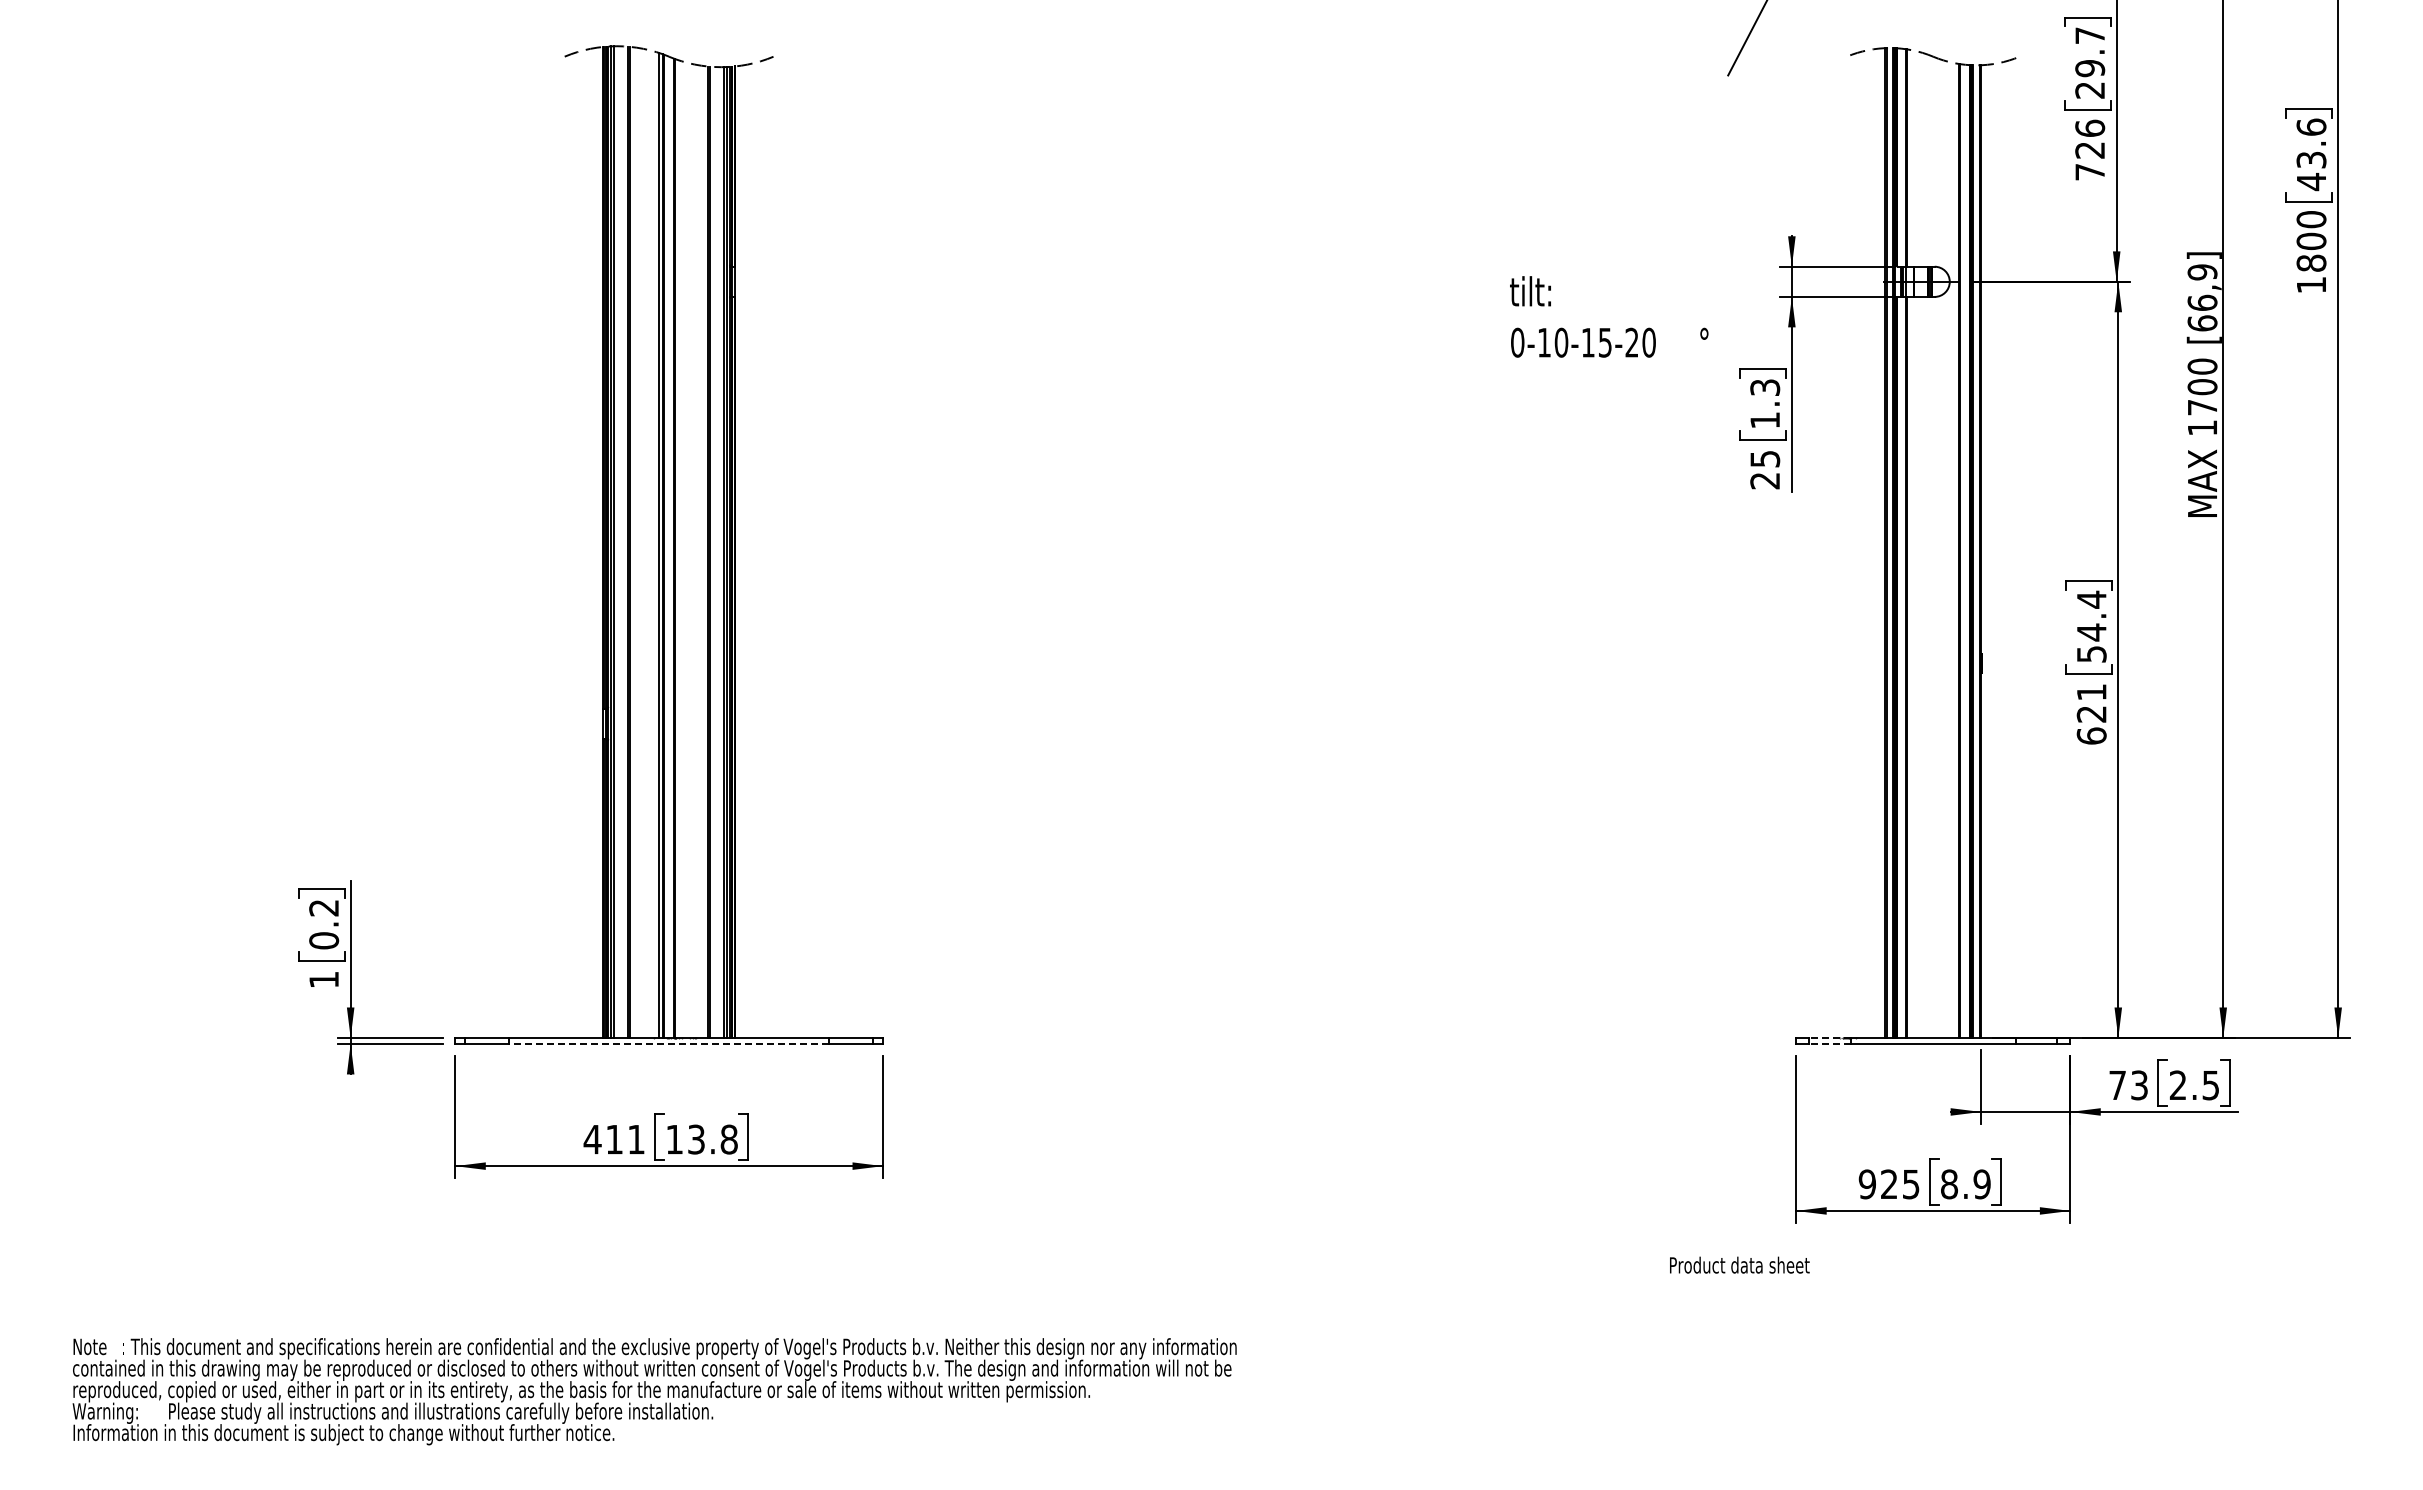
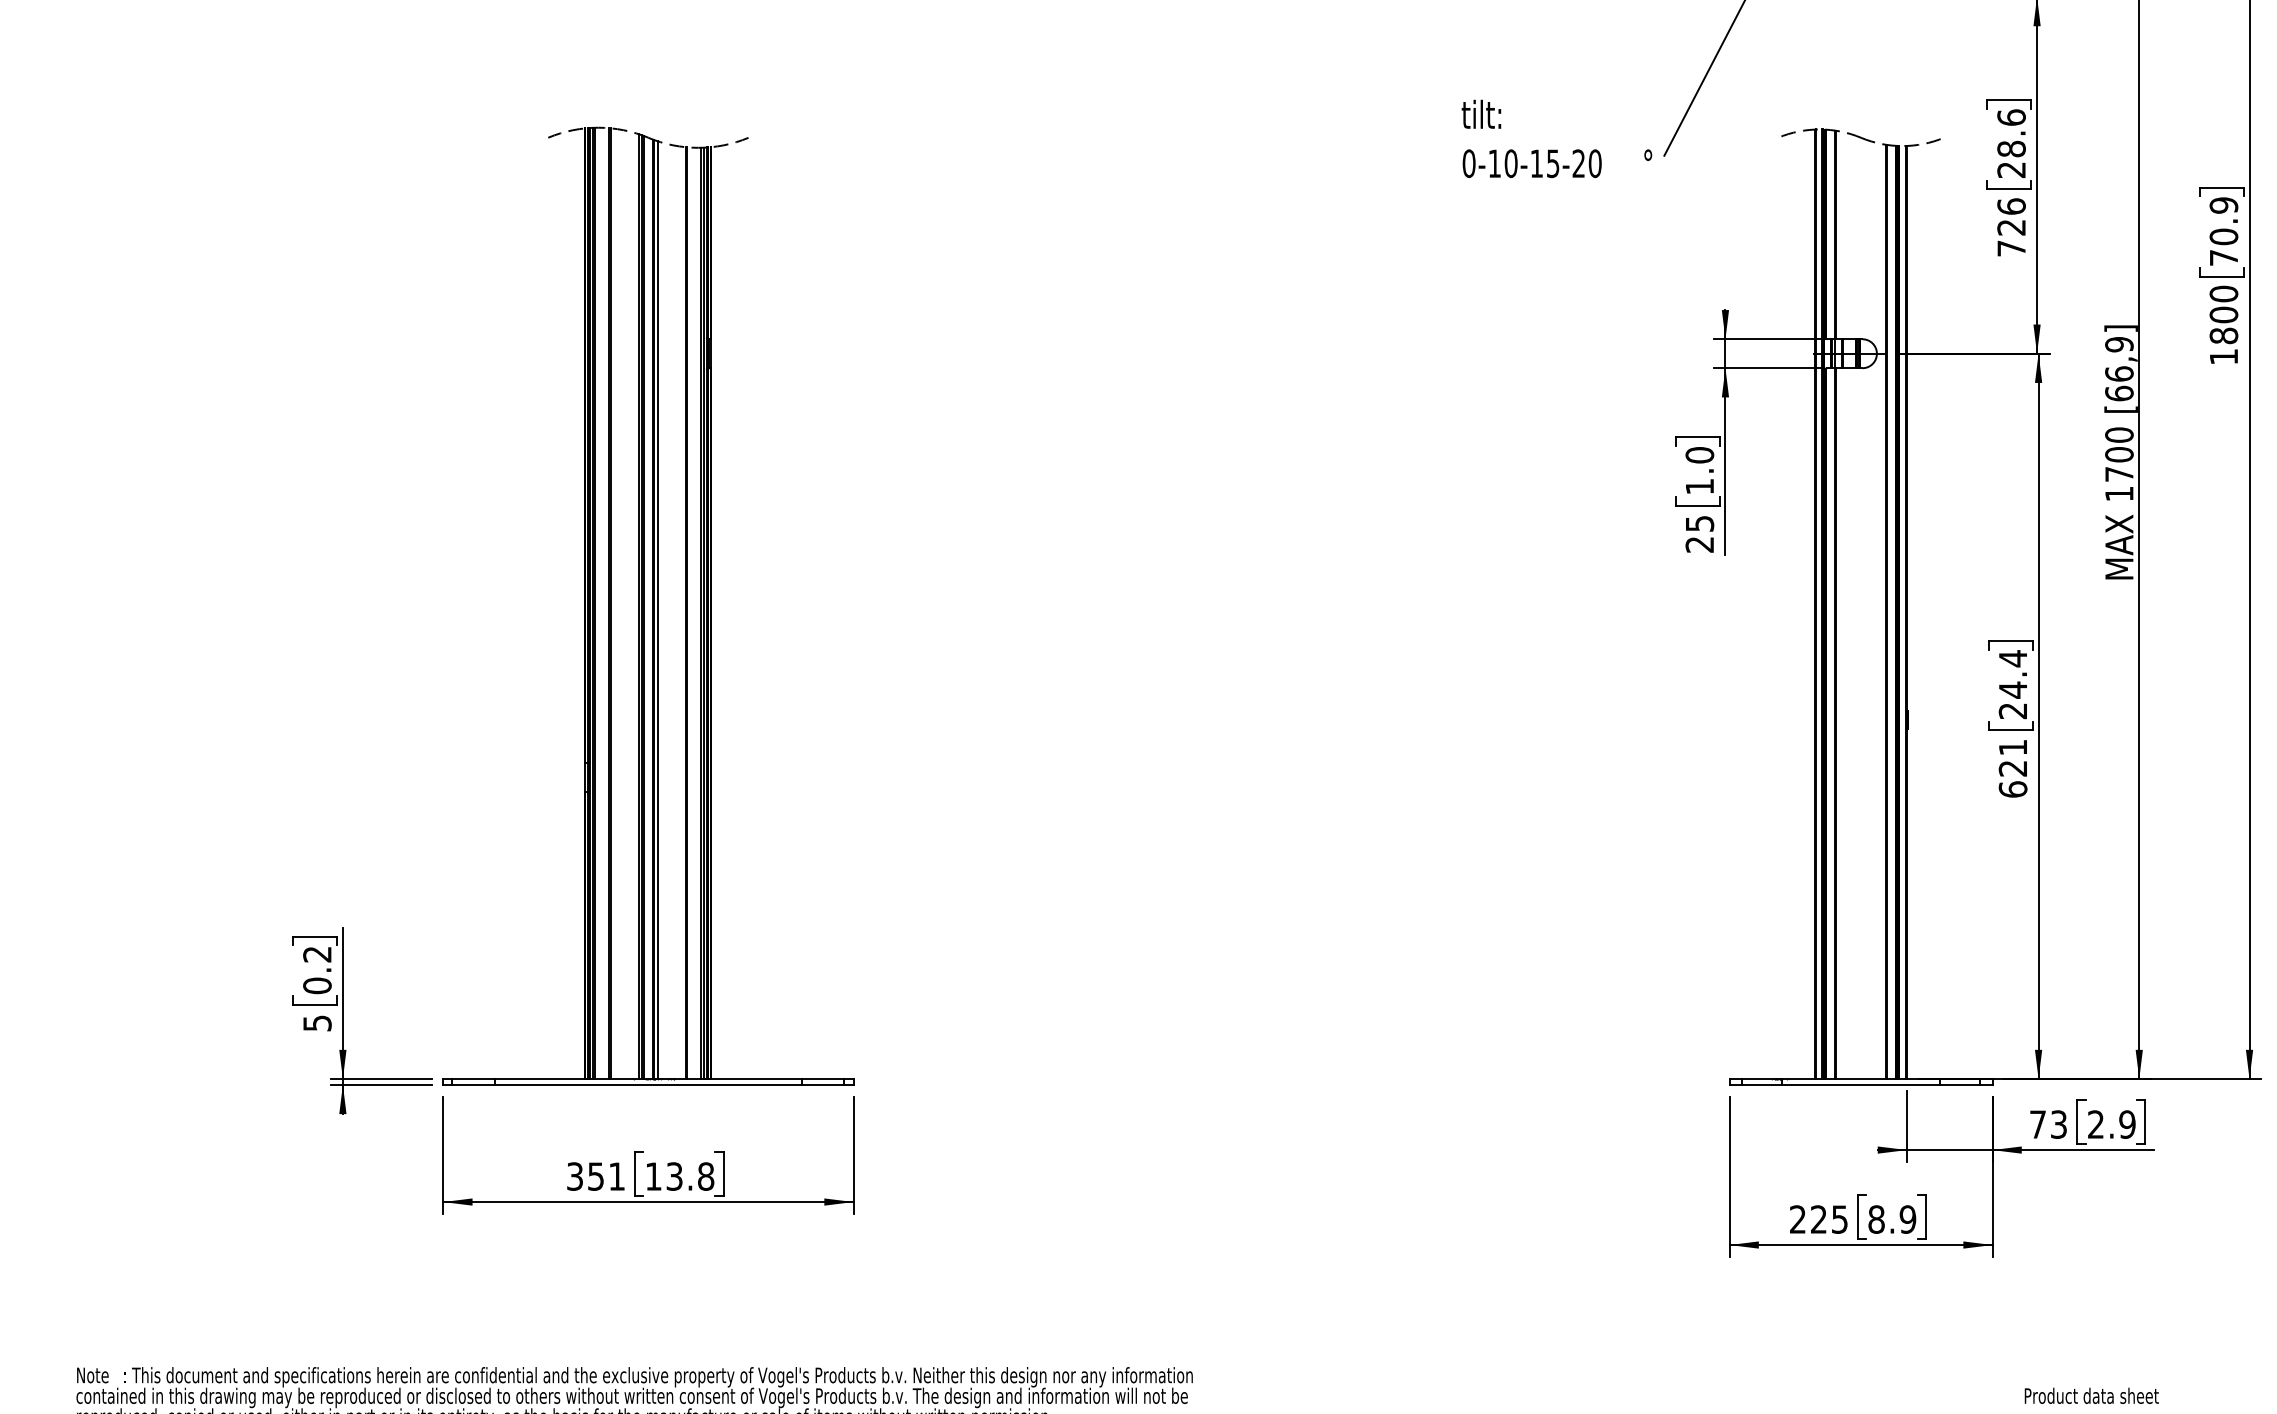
text: (2090, 52) -> (2011, 133), 29.7 -> 28.6
text: (2311, 154) -> (2223, 231), 43.6 -> 70.9
text: (1609, 316) -> (1557, 138), moved
text: (1765, 387) -> (1700, 455), 1.3 -> 1.0
line: (678, 548) -> (657, 609), added
text: (2091, 654) -> (2012, 711), 54.4 -> 24.4
text: (324, 980) -> (317, 1023), 1 -> 5
line: (1830, 1037) -> (1762, 1078), dashed -> solid
line: (669, 1044) -> (648, 1085), dashed -> solid
line: (1830, 1044) -> (1762, 1085), dashed -> solid
text: (2210, 1085) -> (2127, 1124), 2.5 -> 2.9
text: (602, 1139) -> (584, 1176), 411 -> 351
text: (1866, 1184) -> (1797, 1219), 925 -> 225
text: (1739, 1264) -> (2091, 1395), moved

